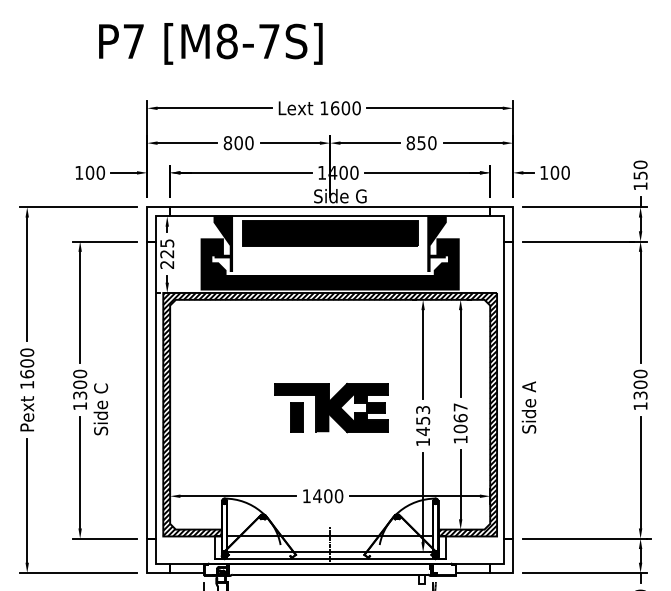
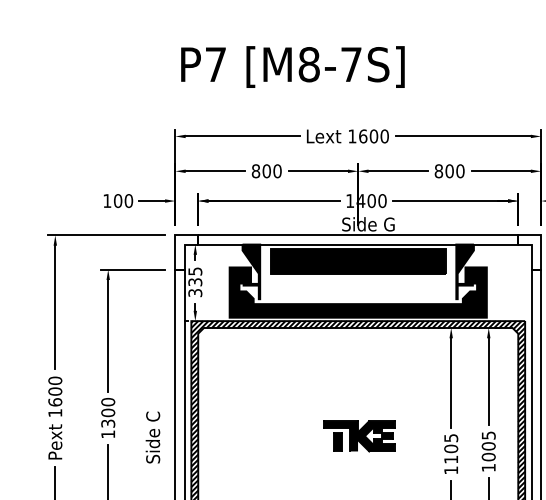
text: (210, 43) -> (292, 66), moved
text: (421, 143) -> (449, 171), 850 -> 800
text: (167, 259) -> (195, 287), 225 -> 335
part: (330, 408) -> (358, 436), size x0.62
text: (100, 409) -> (152, 437), moved
text: (460, 412) -> (488, 440), 1067 -> 1005
text: (423, 421) -> (451, 449), 1453 -> 1105

